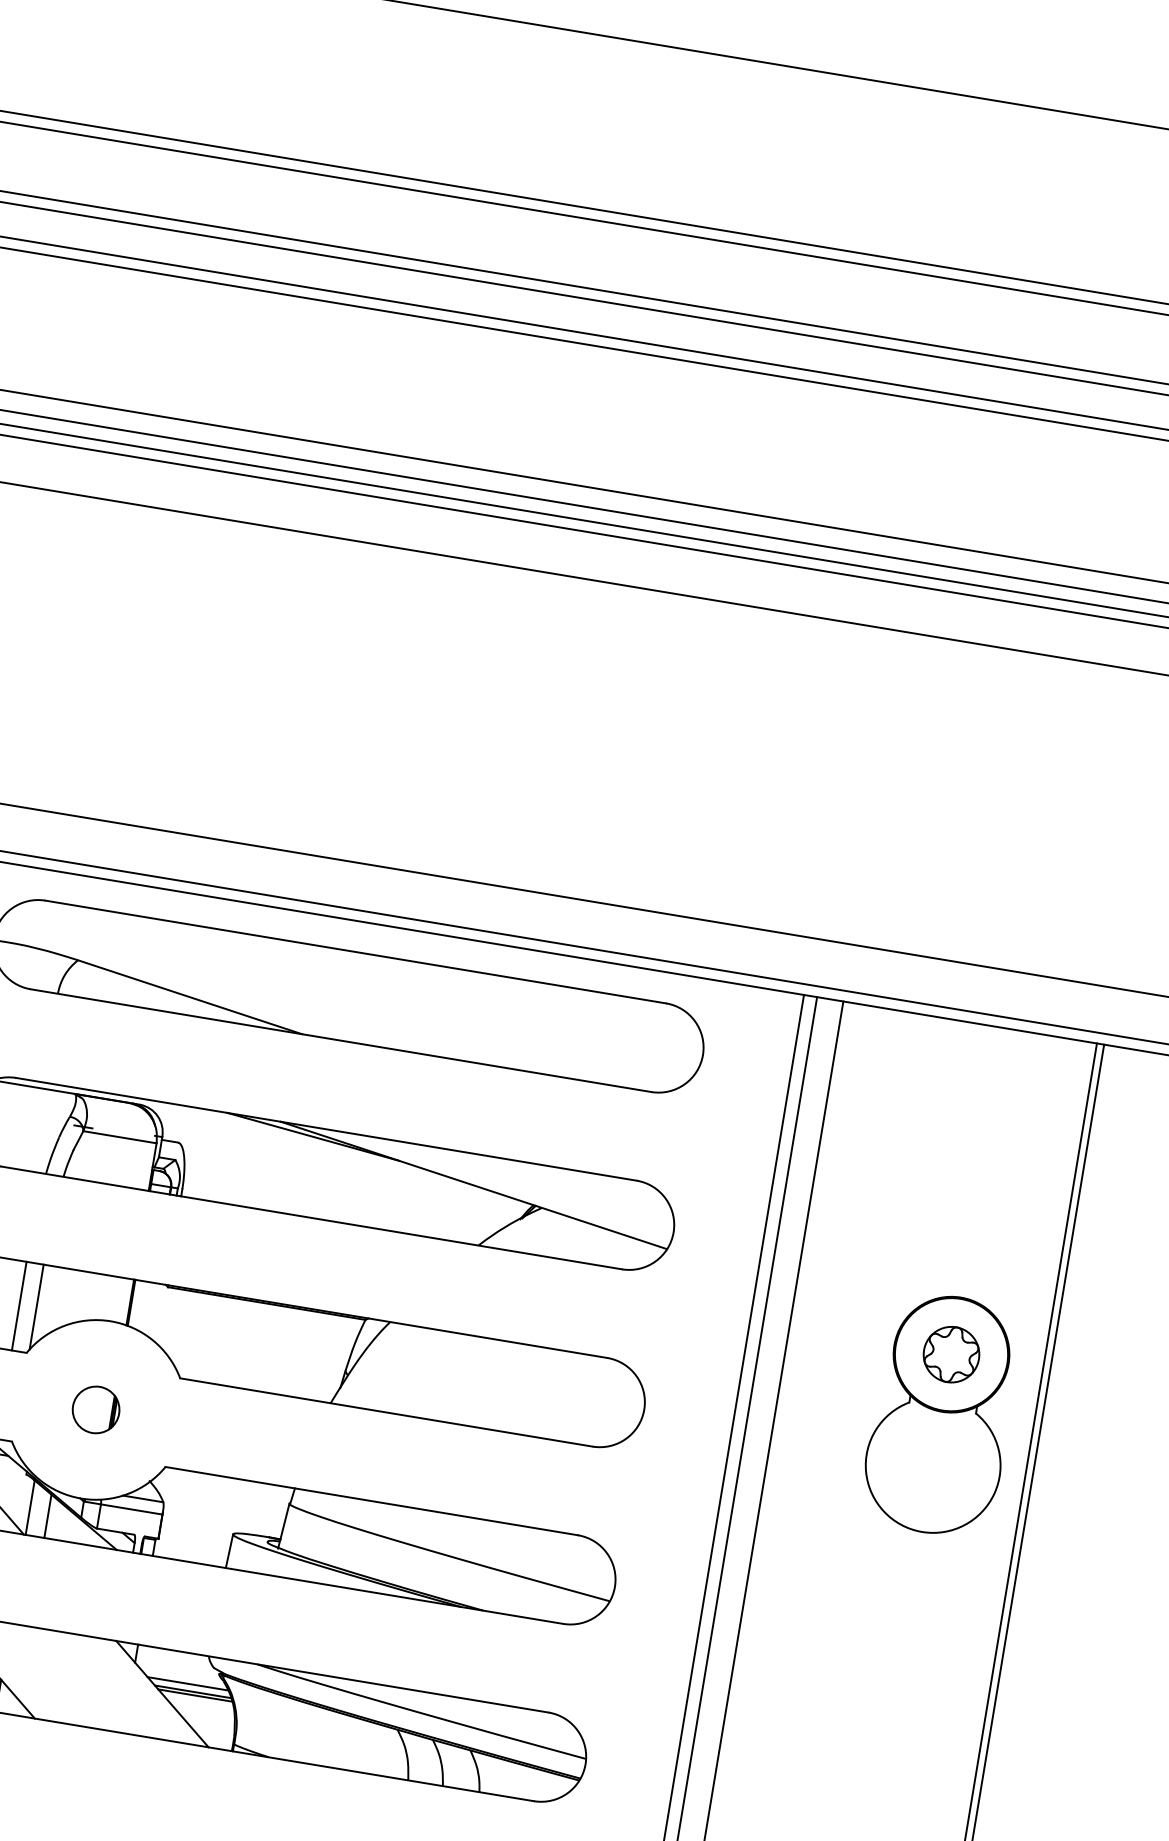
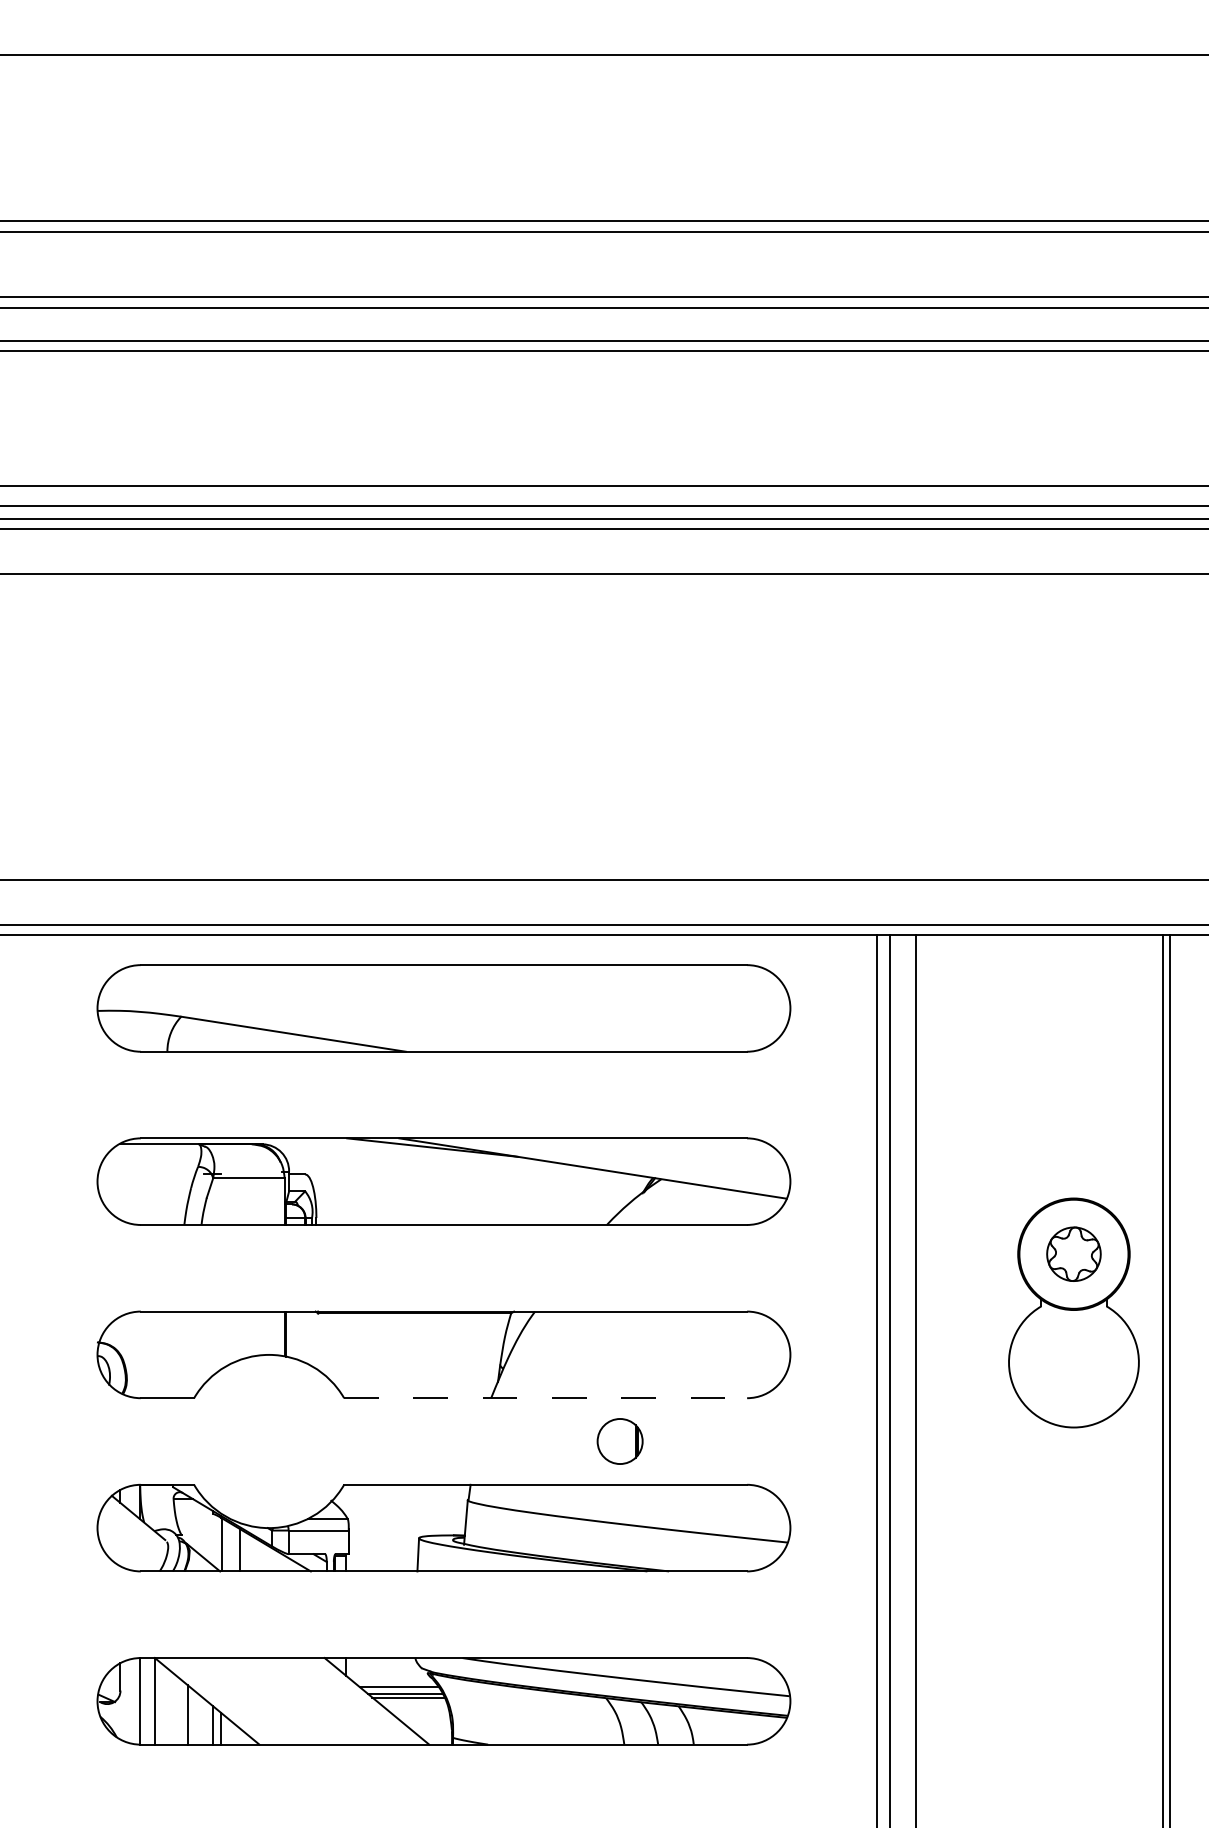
line: (19, 1305) -> (179, 1354), removed
line: (36, 1306) -> (196, 1352), removed
part: (95, 1409) -> (619, 1441), moved
line: (387, 1412) -> (546, 1398), solid -> dashed

